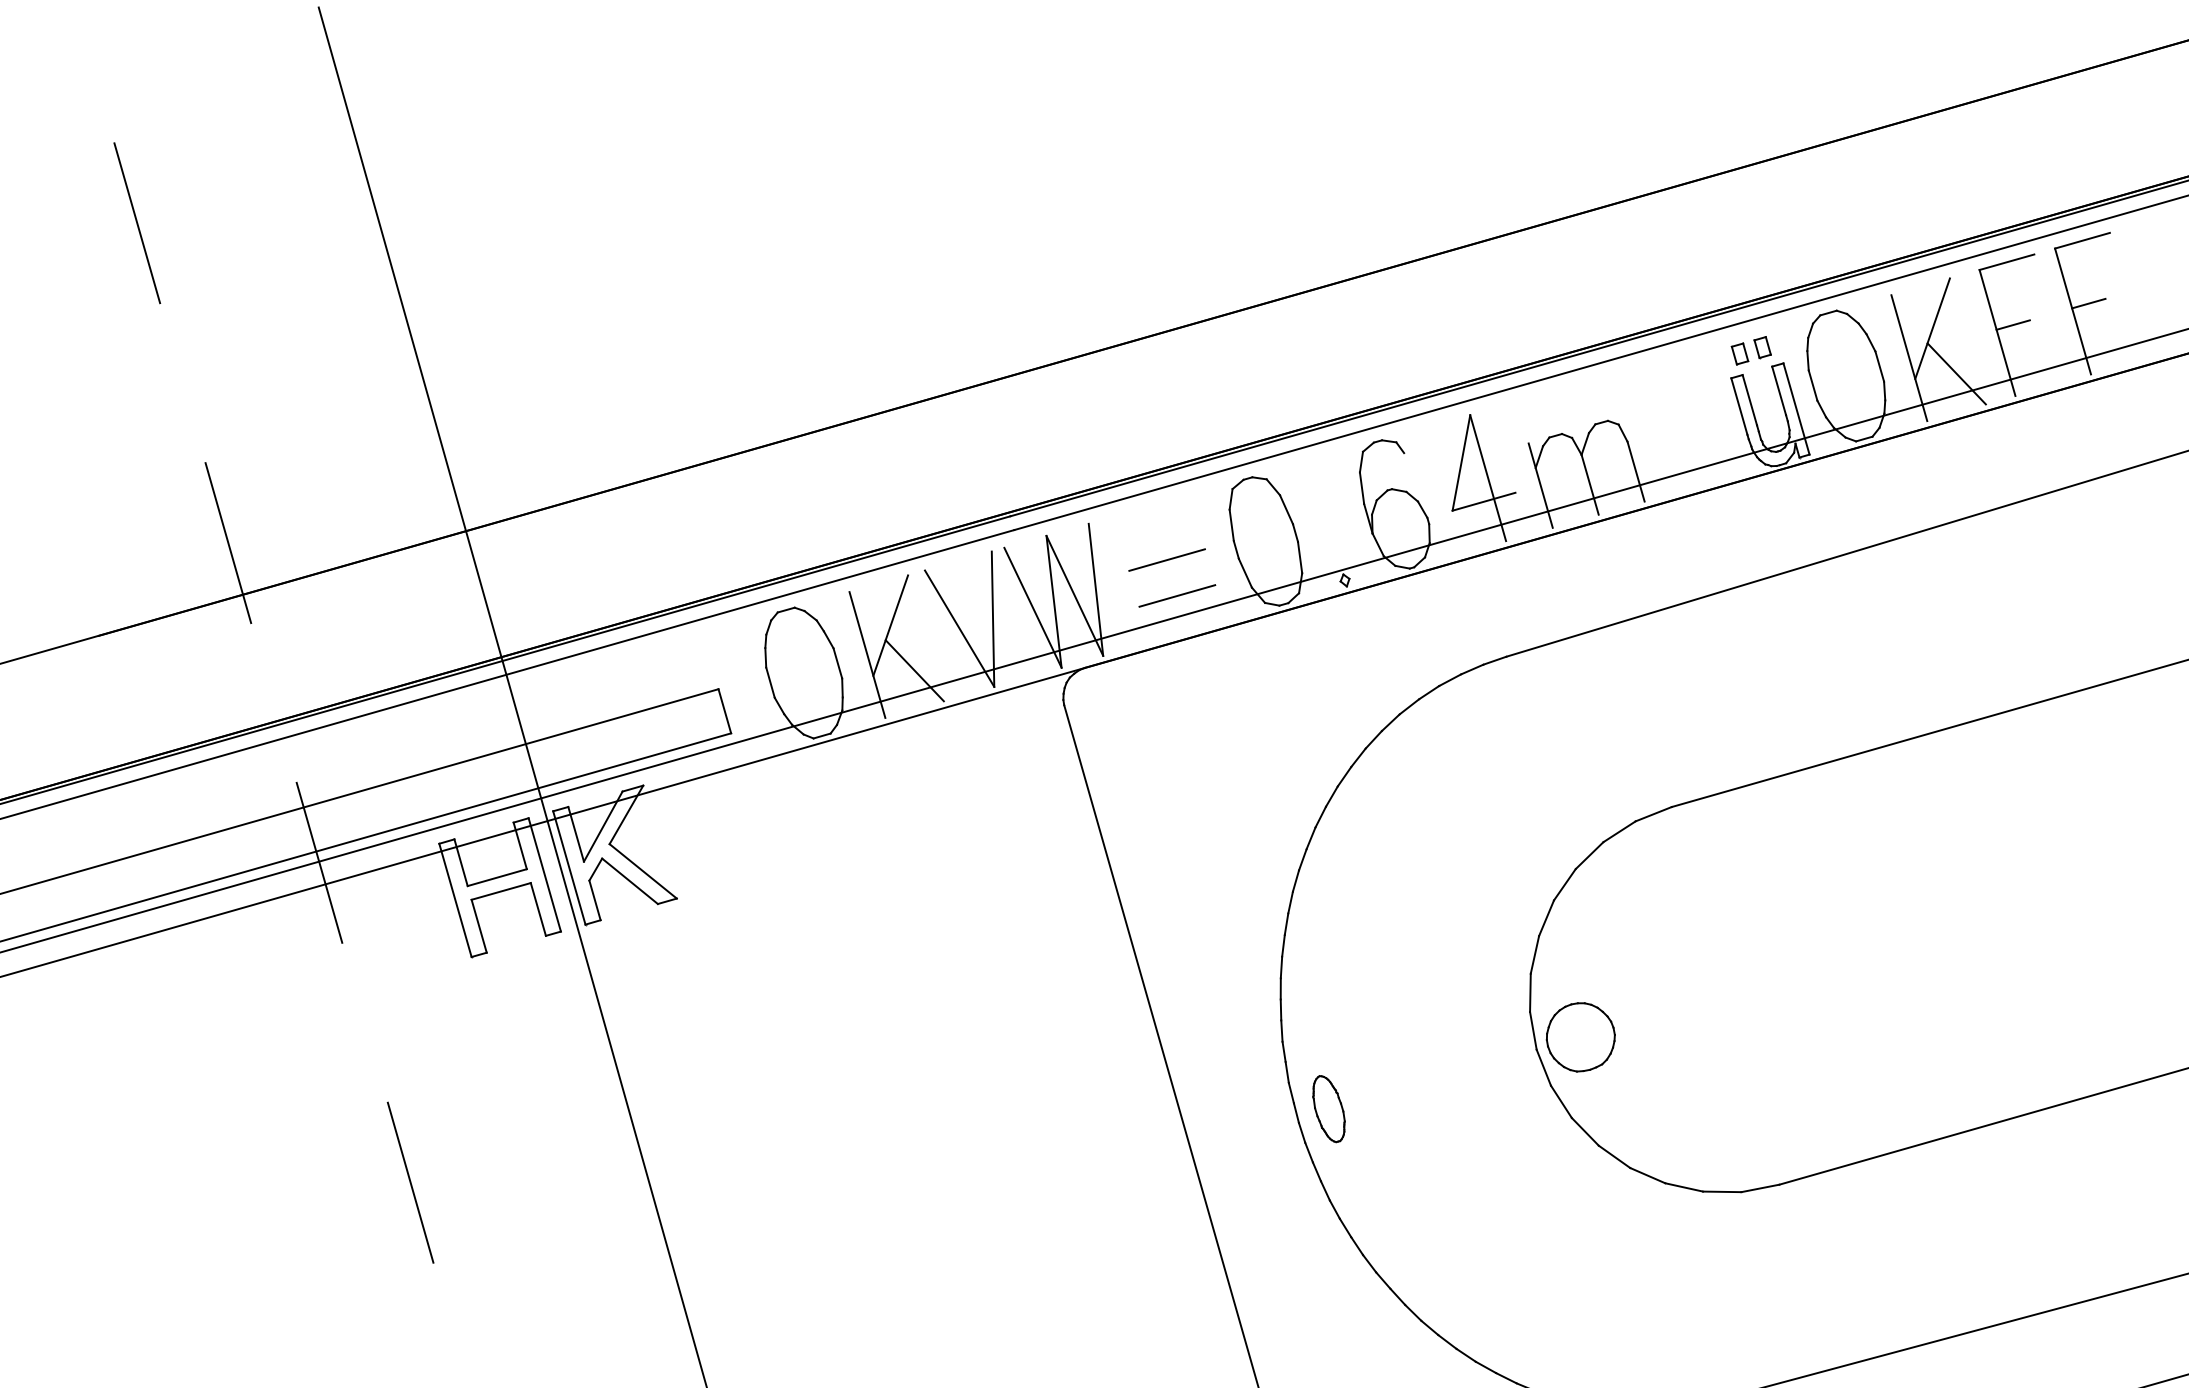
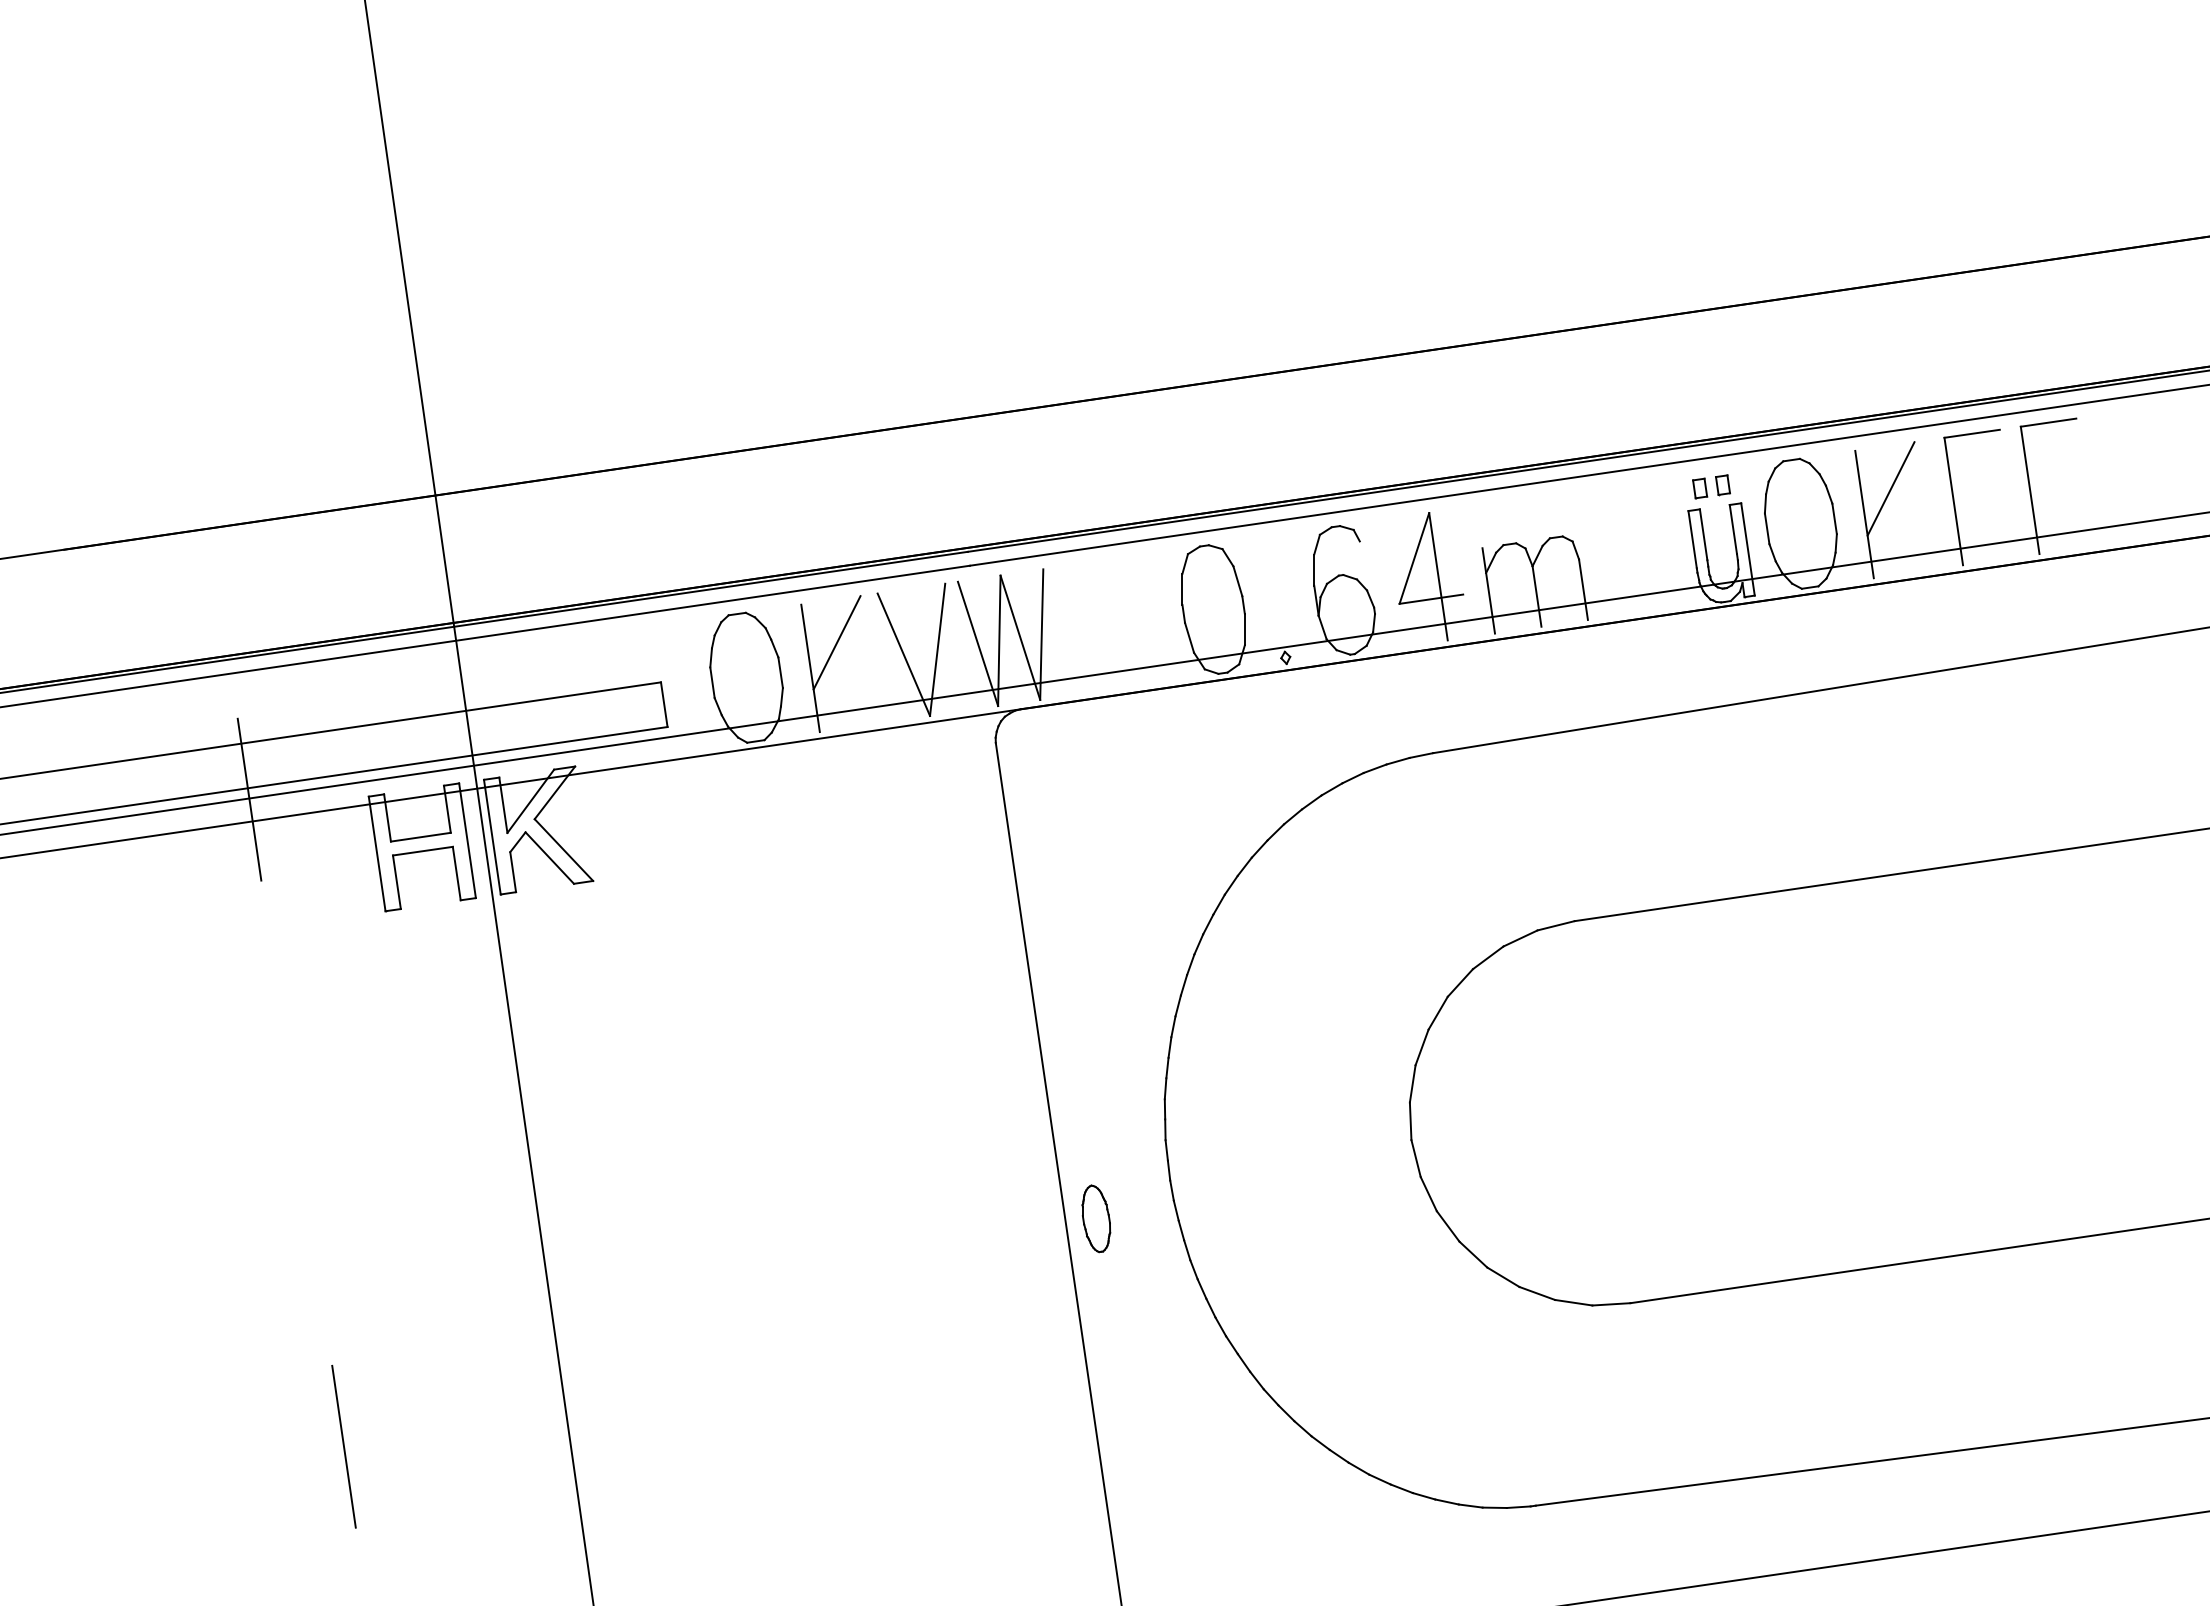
line: (136, 223) -> (154, 152), removed
line: (2088, 303) -> (2046, 484), removed
line: (2012, 324) -> (1969, 495), removed
line: (1956, 373) -> (1908, 535), removed
line: (228, 543) -> (202, 476), removed
line: (1166, 559) -> (1114, 614), removed
line: (1177, 595) -> (1120, 650), removed
line: (914, 670) -> (854, 689), removed
part: (1580, 1037) -> (1455, 1133), removed
part: (1329, 1108) -> (1096, 1218), moved
line: (410, 1182) -> (296, 1123), removed

